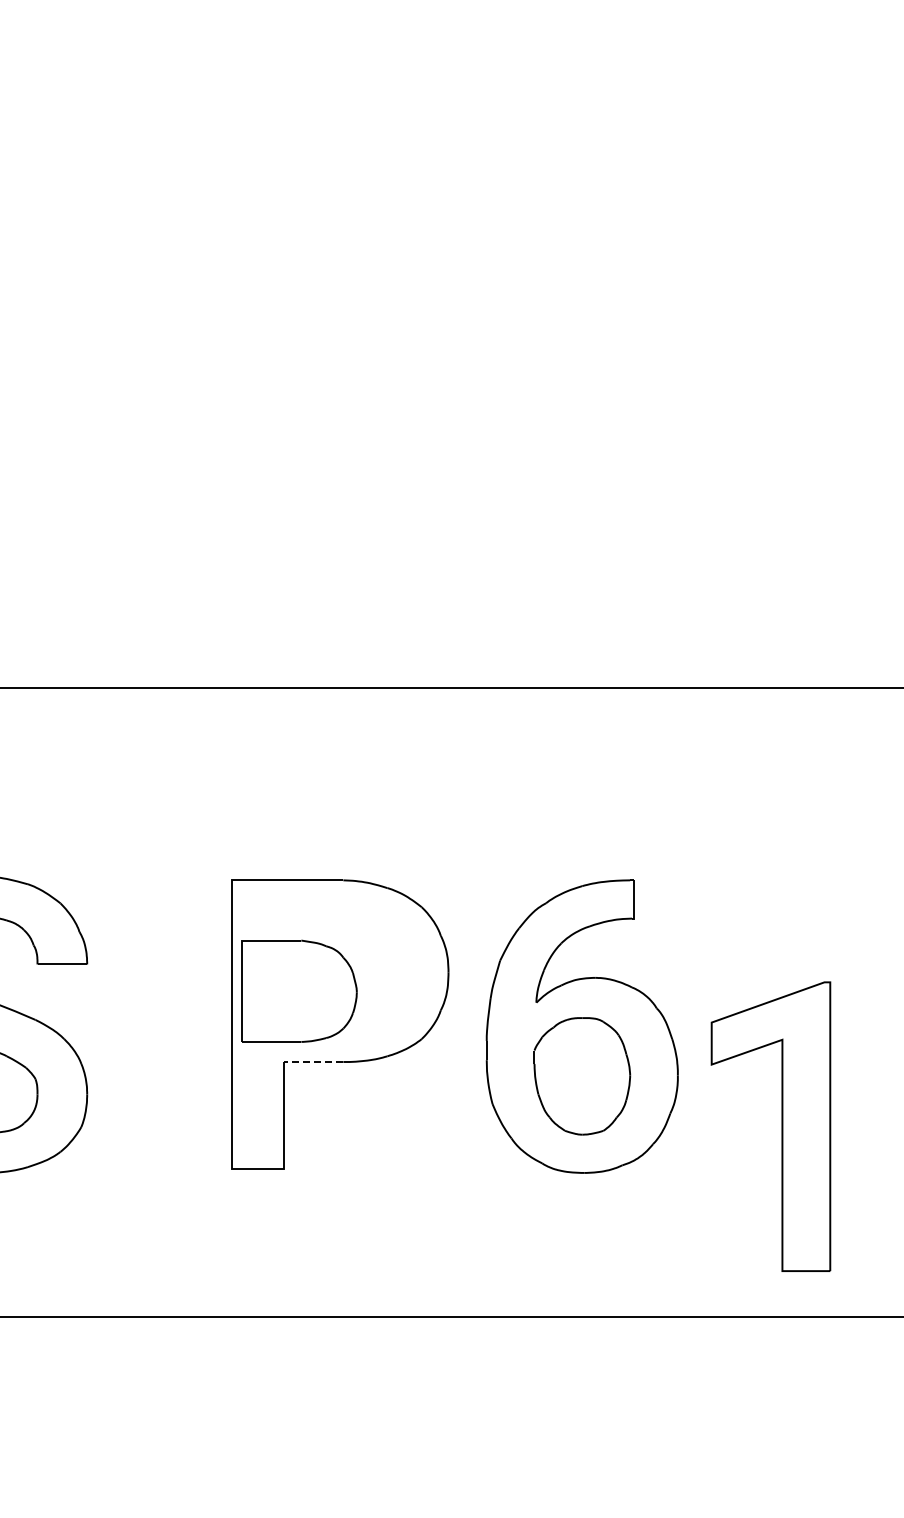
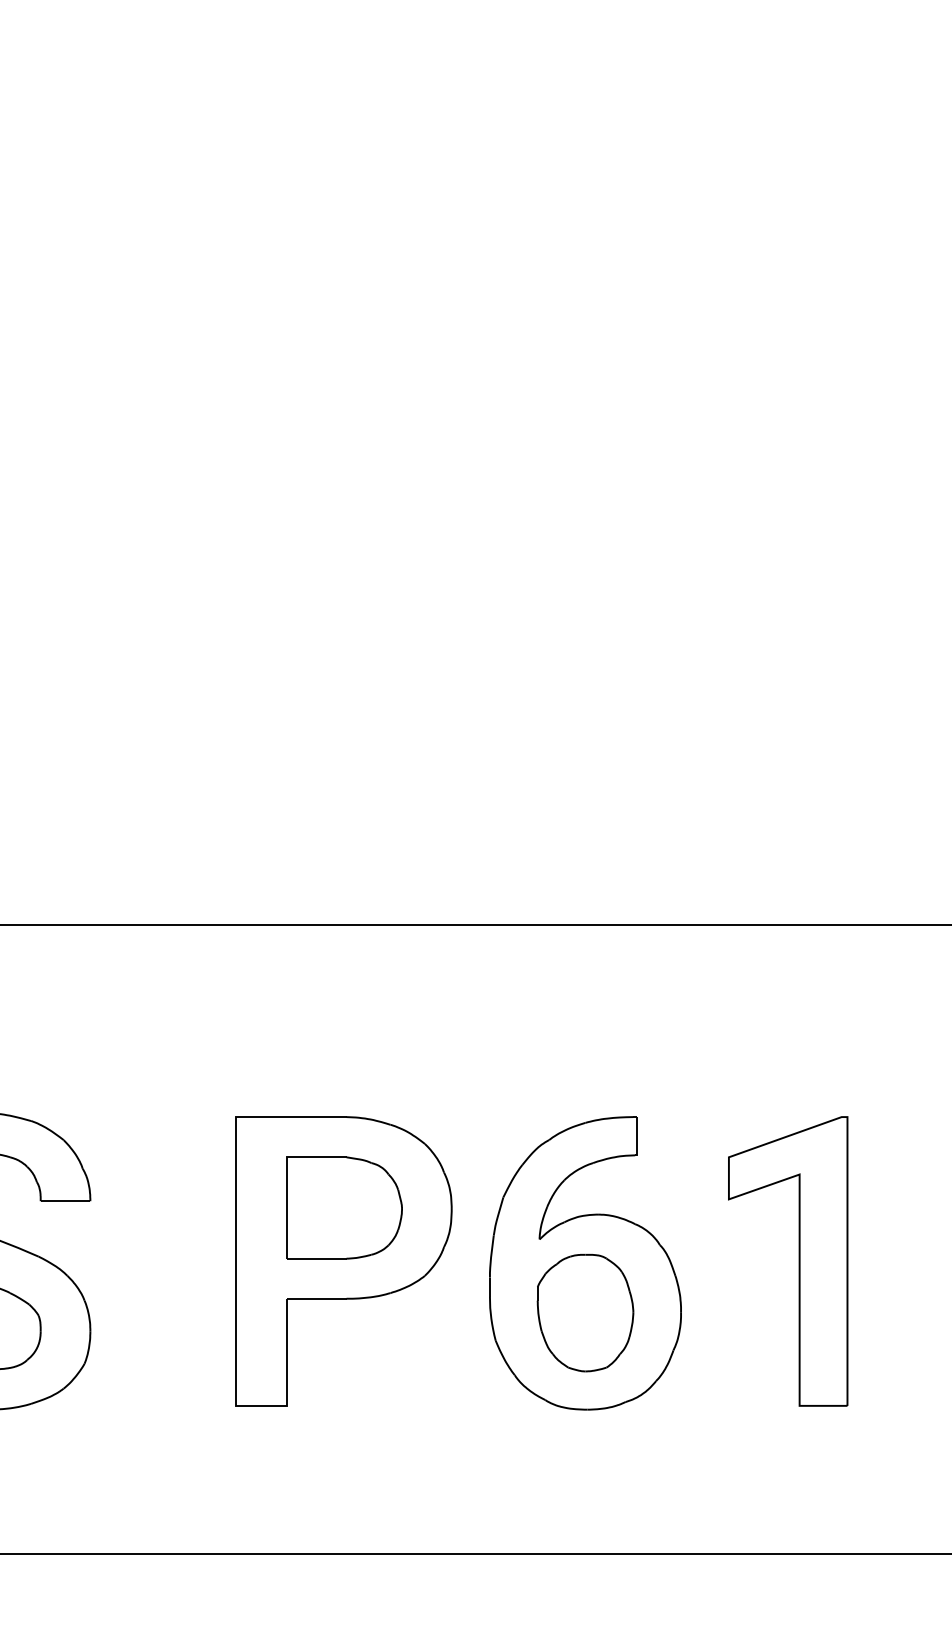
part: (299, 990) -> (344, 1207), moved
line: (313, 1061) -> (316, 1298), dashed -> solid
part: (781, 1126) -> (798, 1261), moved

